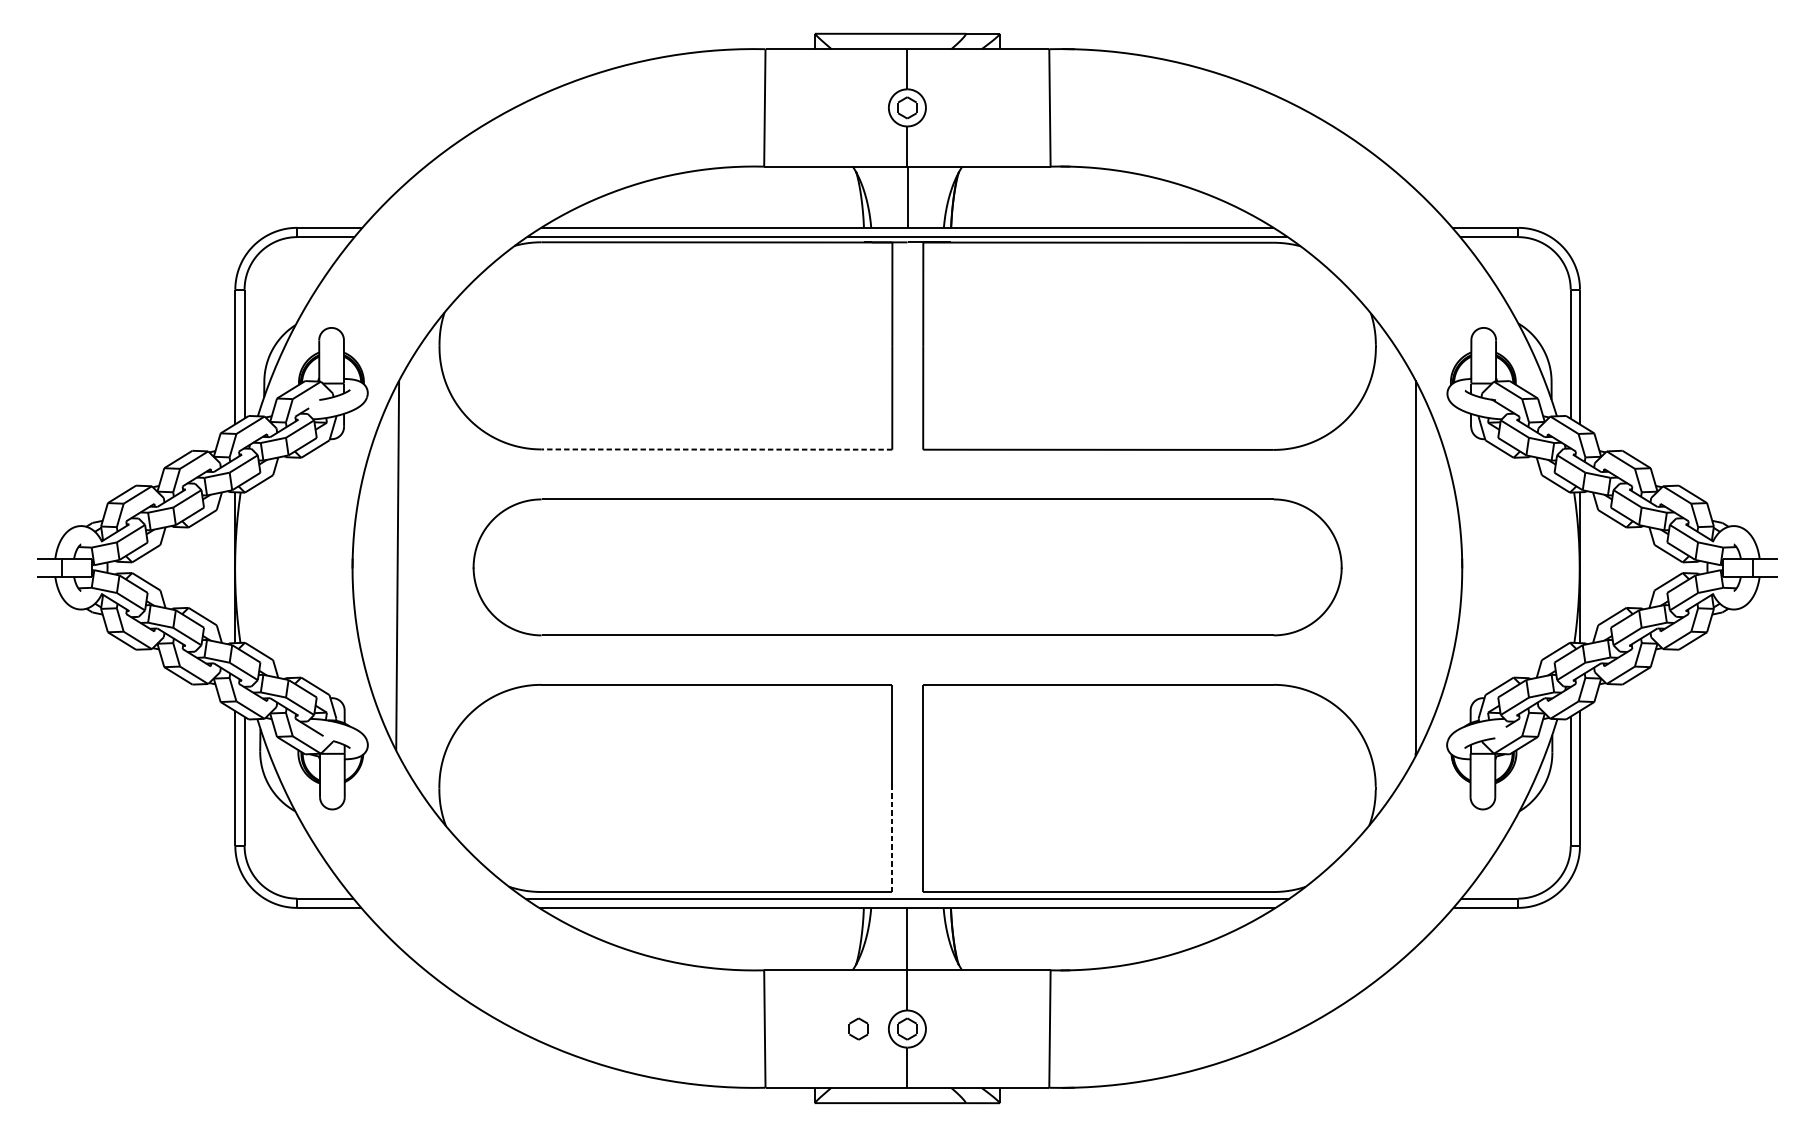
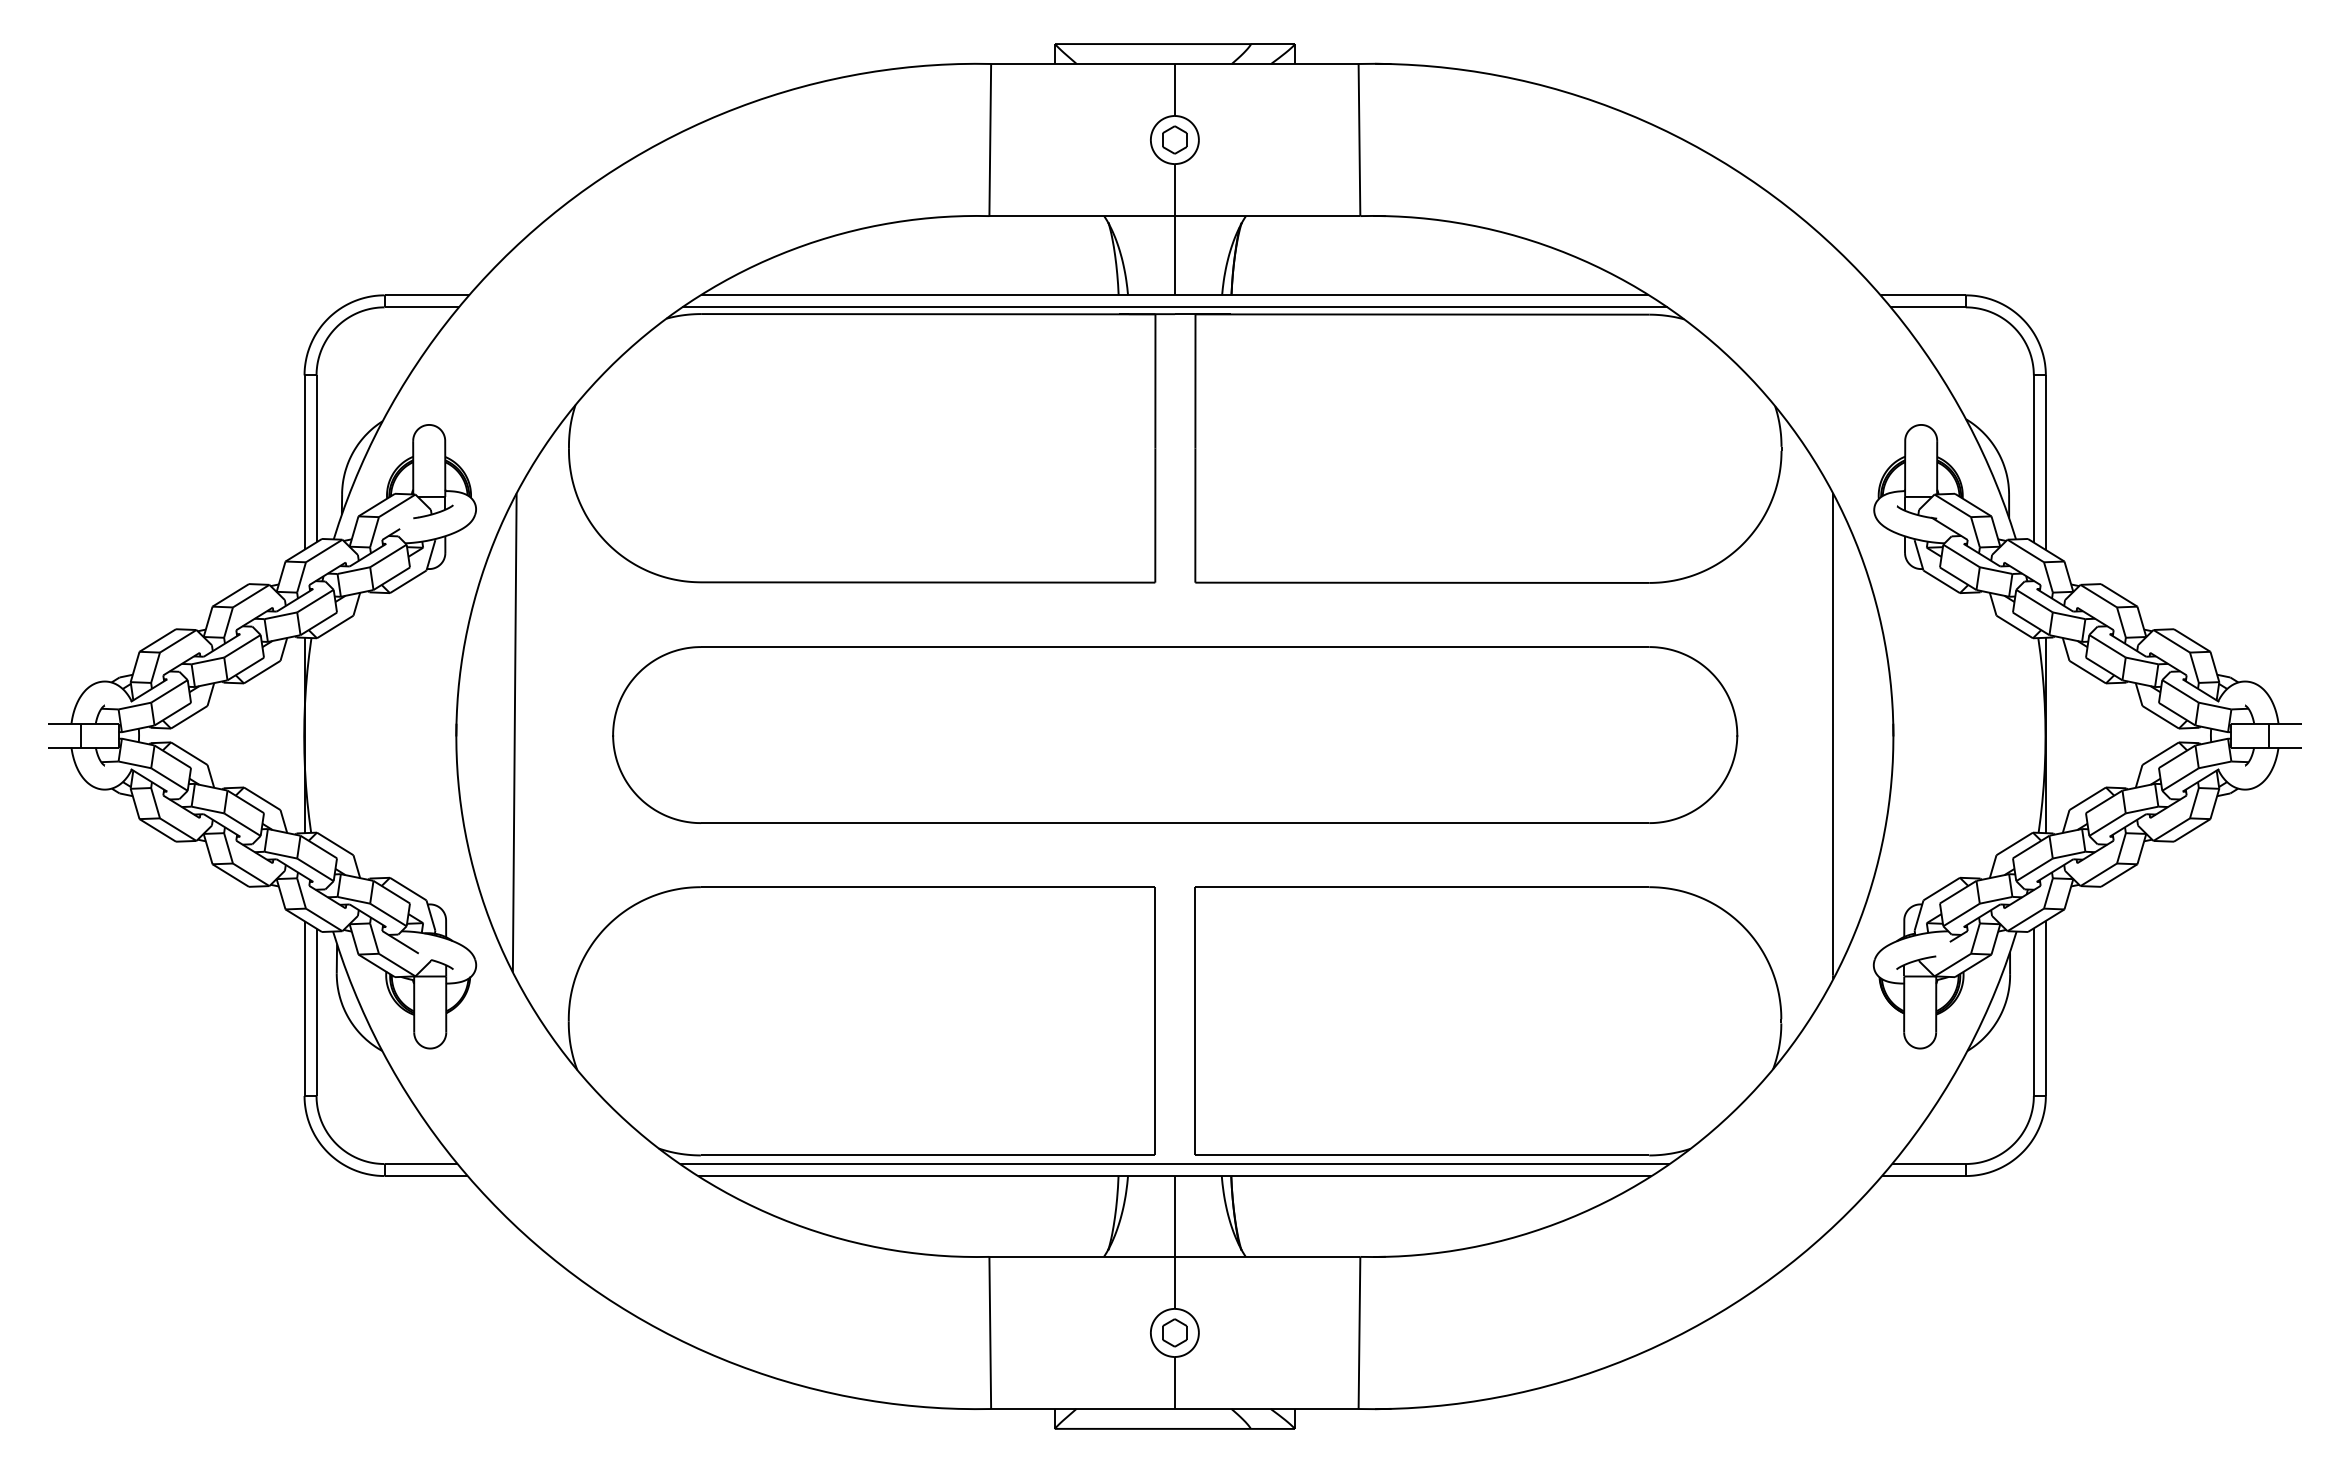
line: (716, 449) -> (927, 582), dashed -> solid
line: (892, 839) -> (1155, 1087), dashed -> solid
part: (858, 1028) -> (1111, 1332), removed

